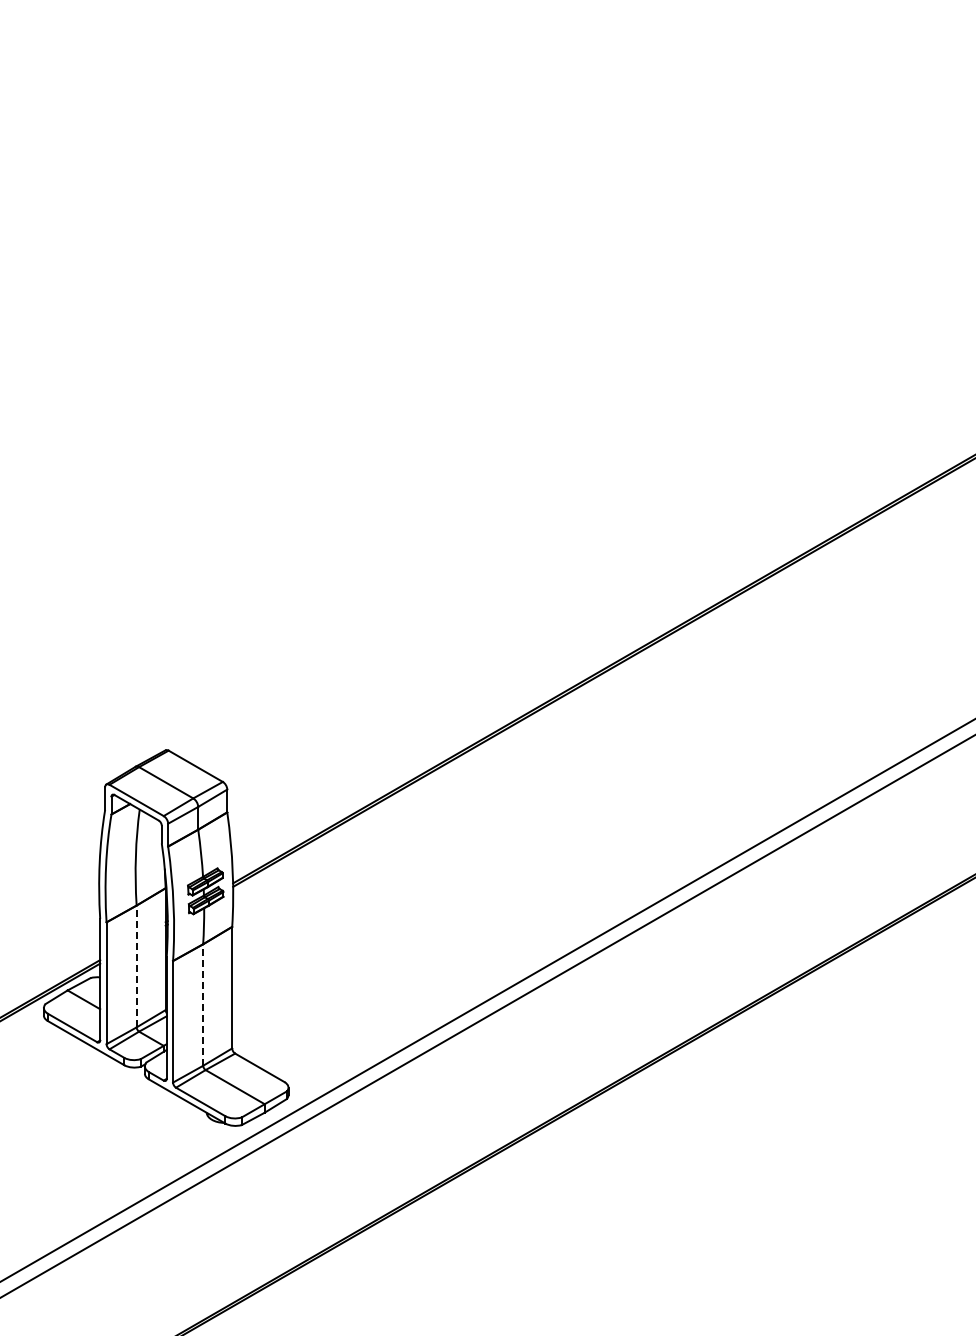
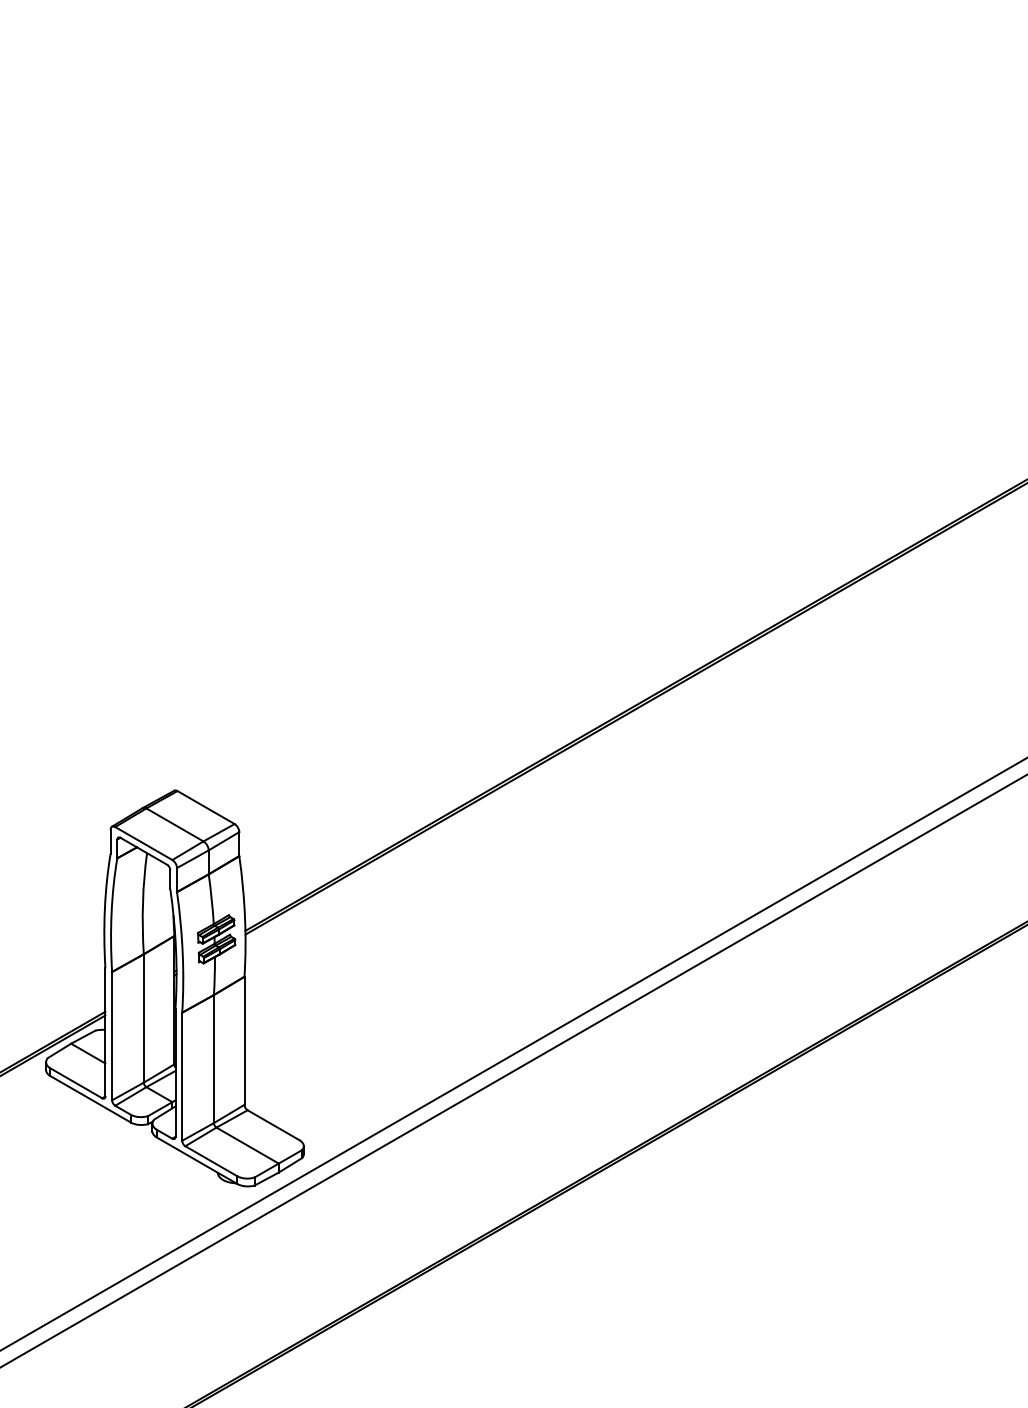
line: (136, 966) -> (143, 1018), dashed -> solid
line: (203, 1005) -> (214, 1059), dashed -> solid

